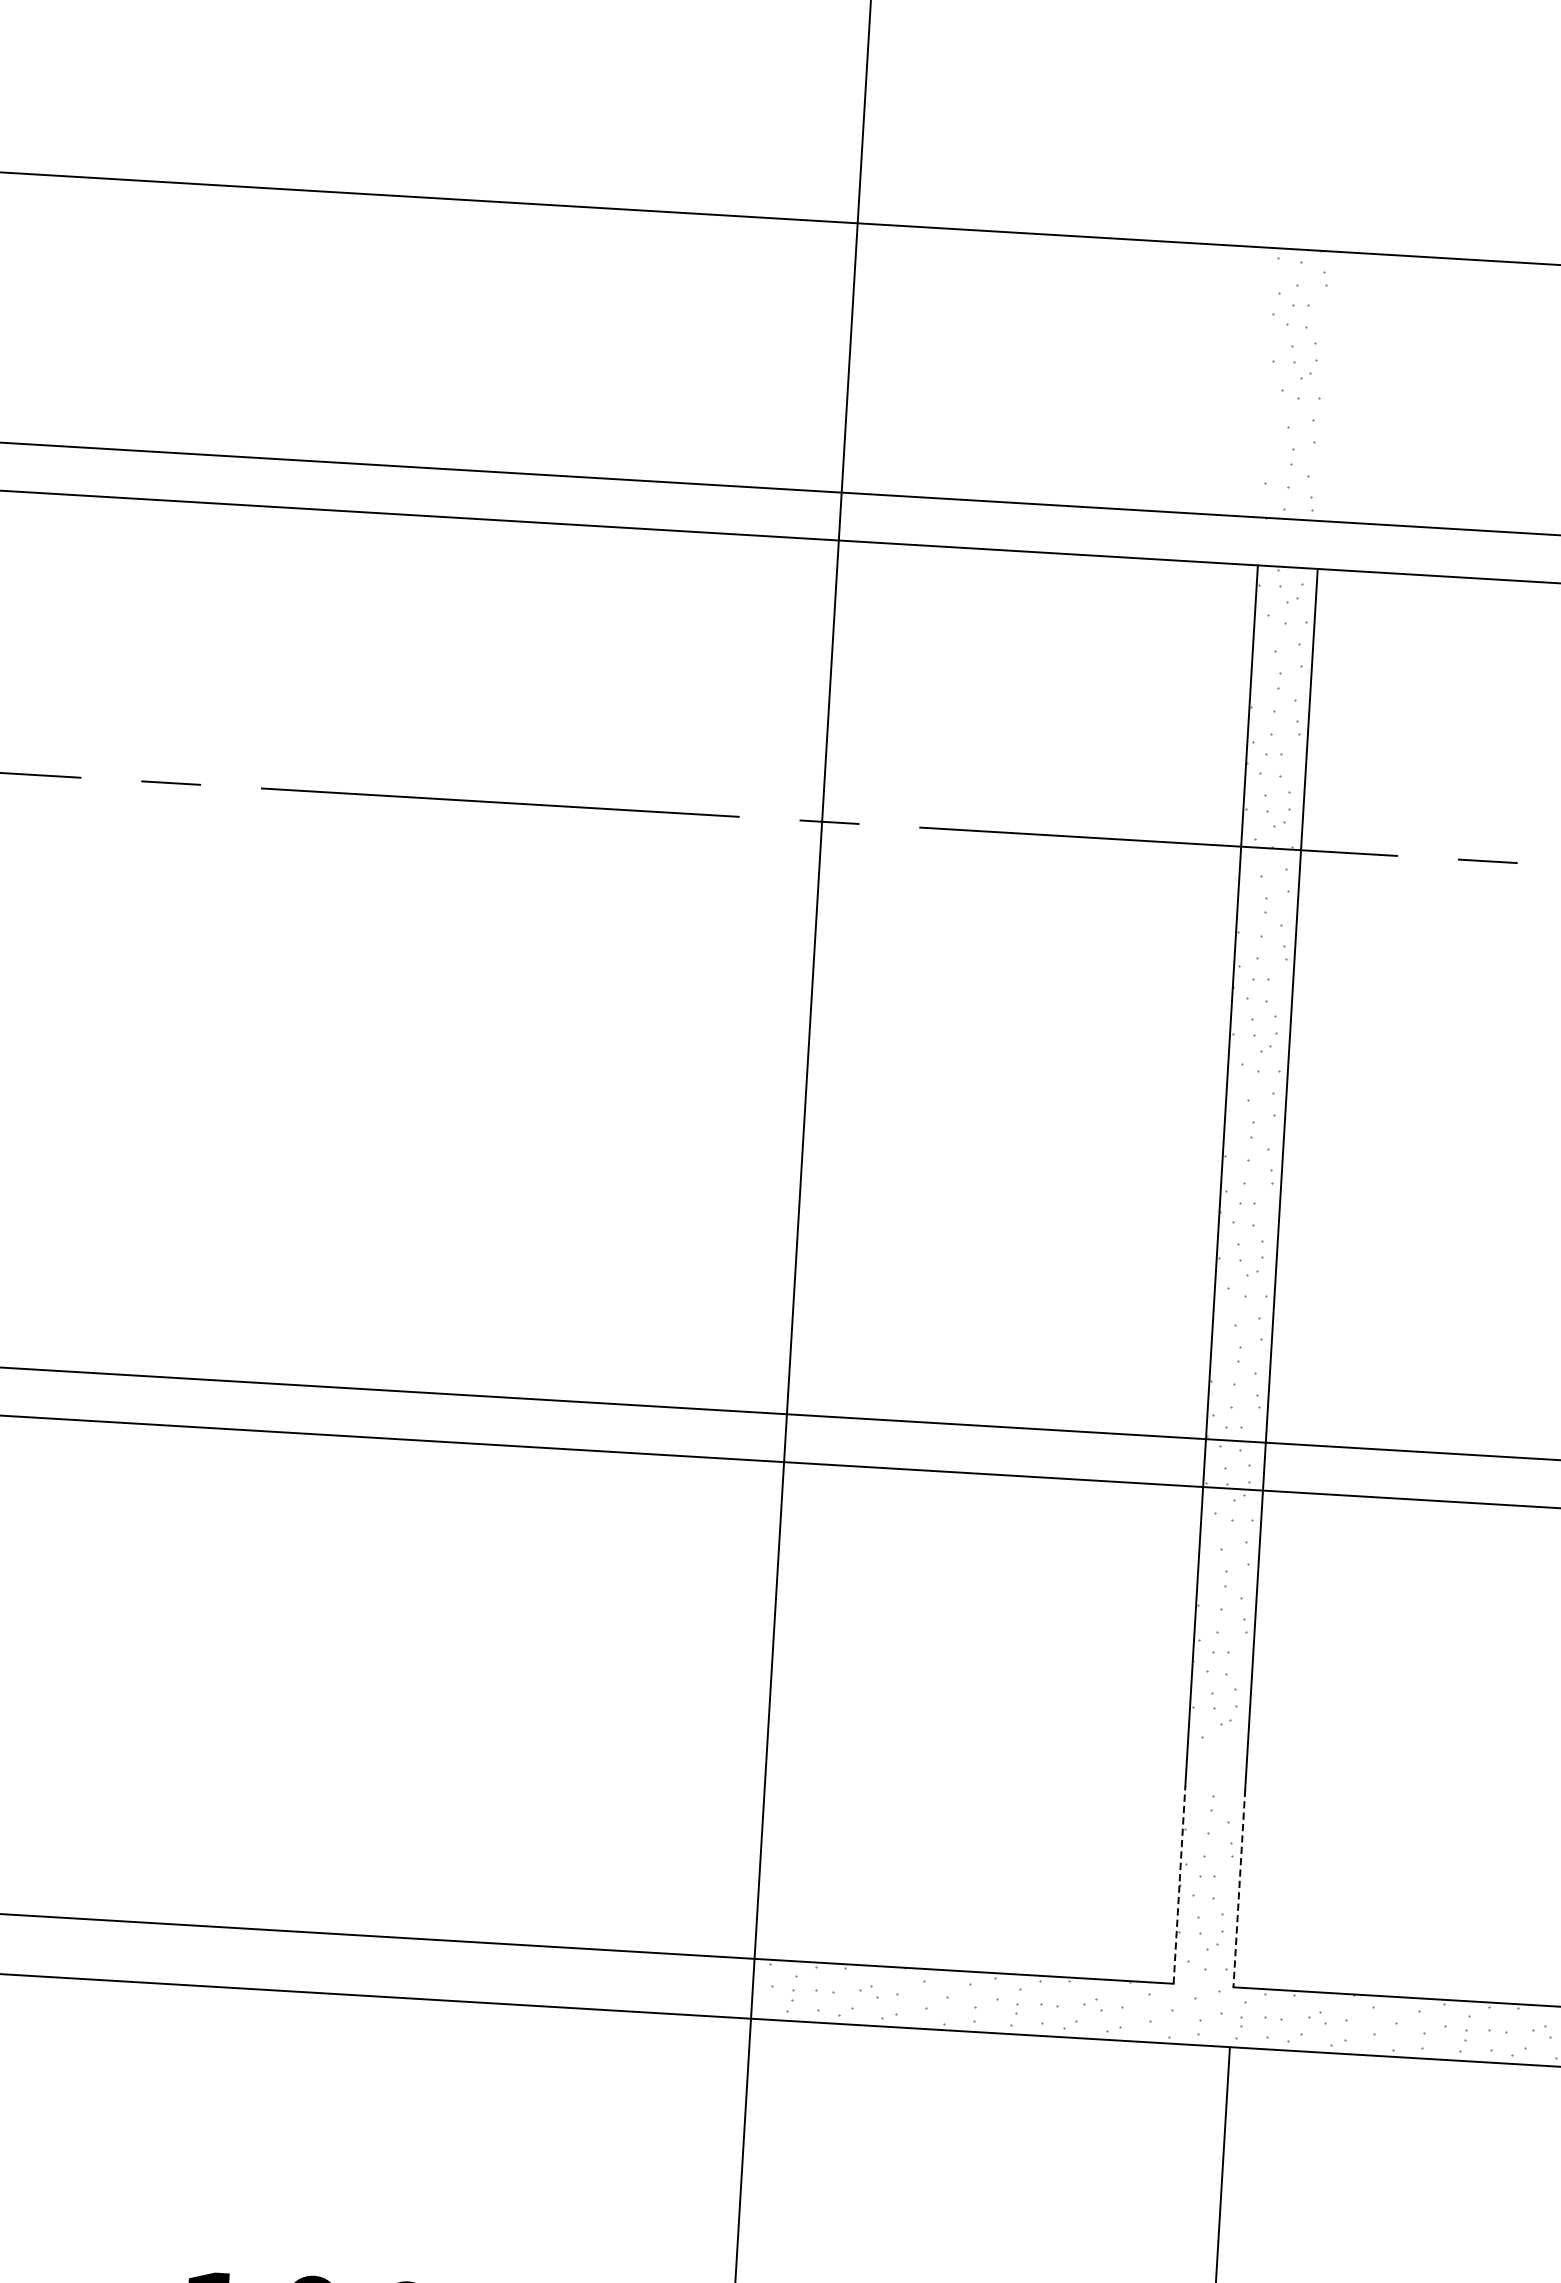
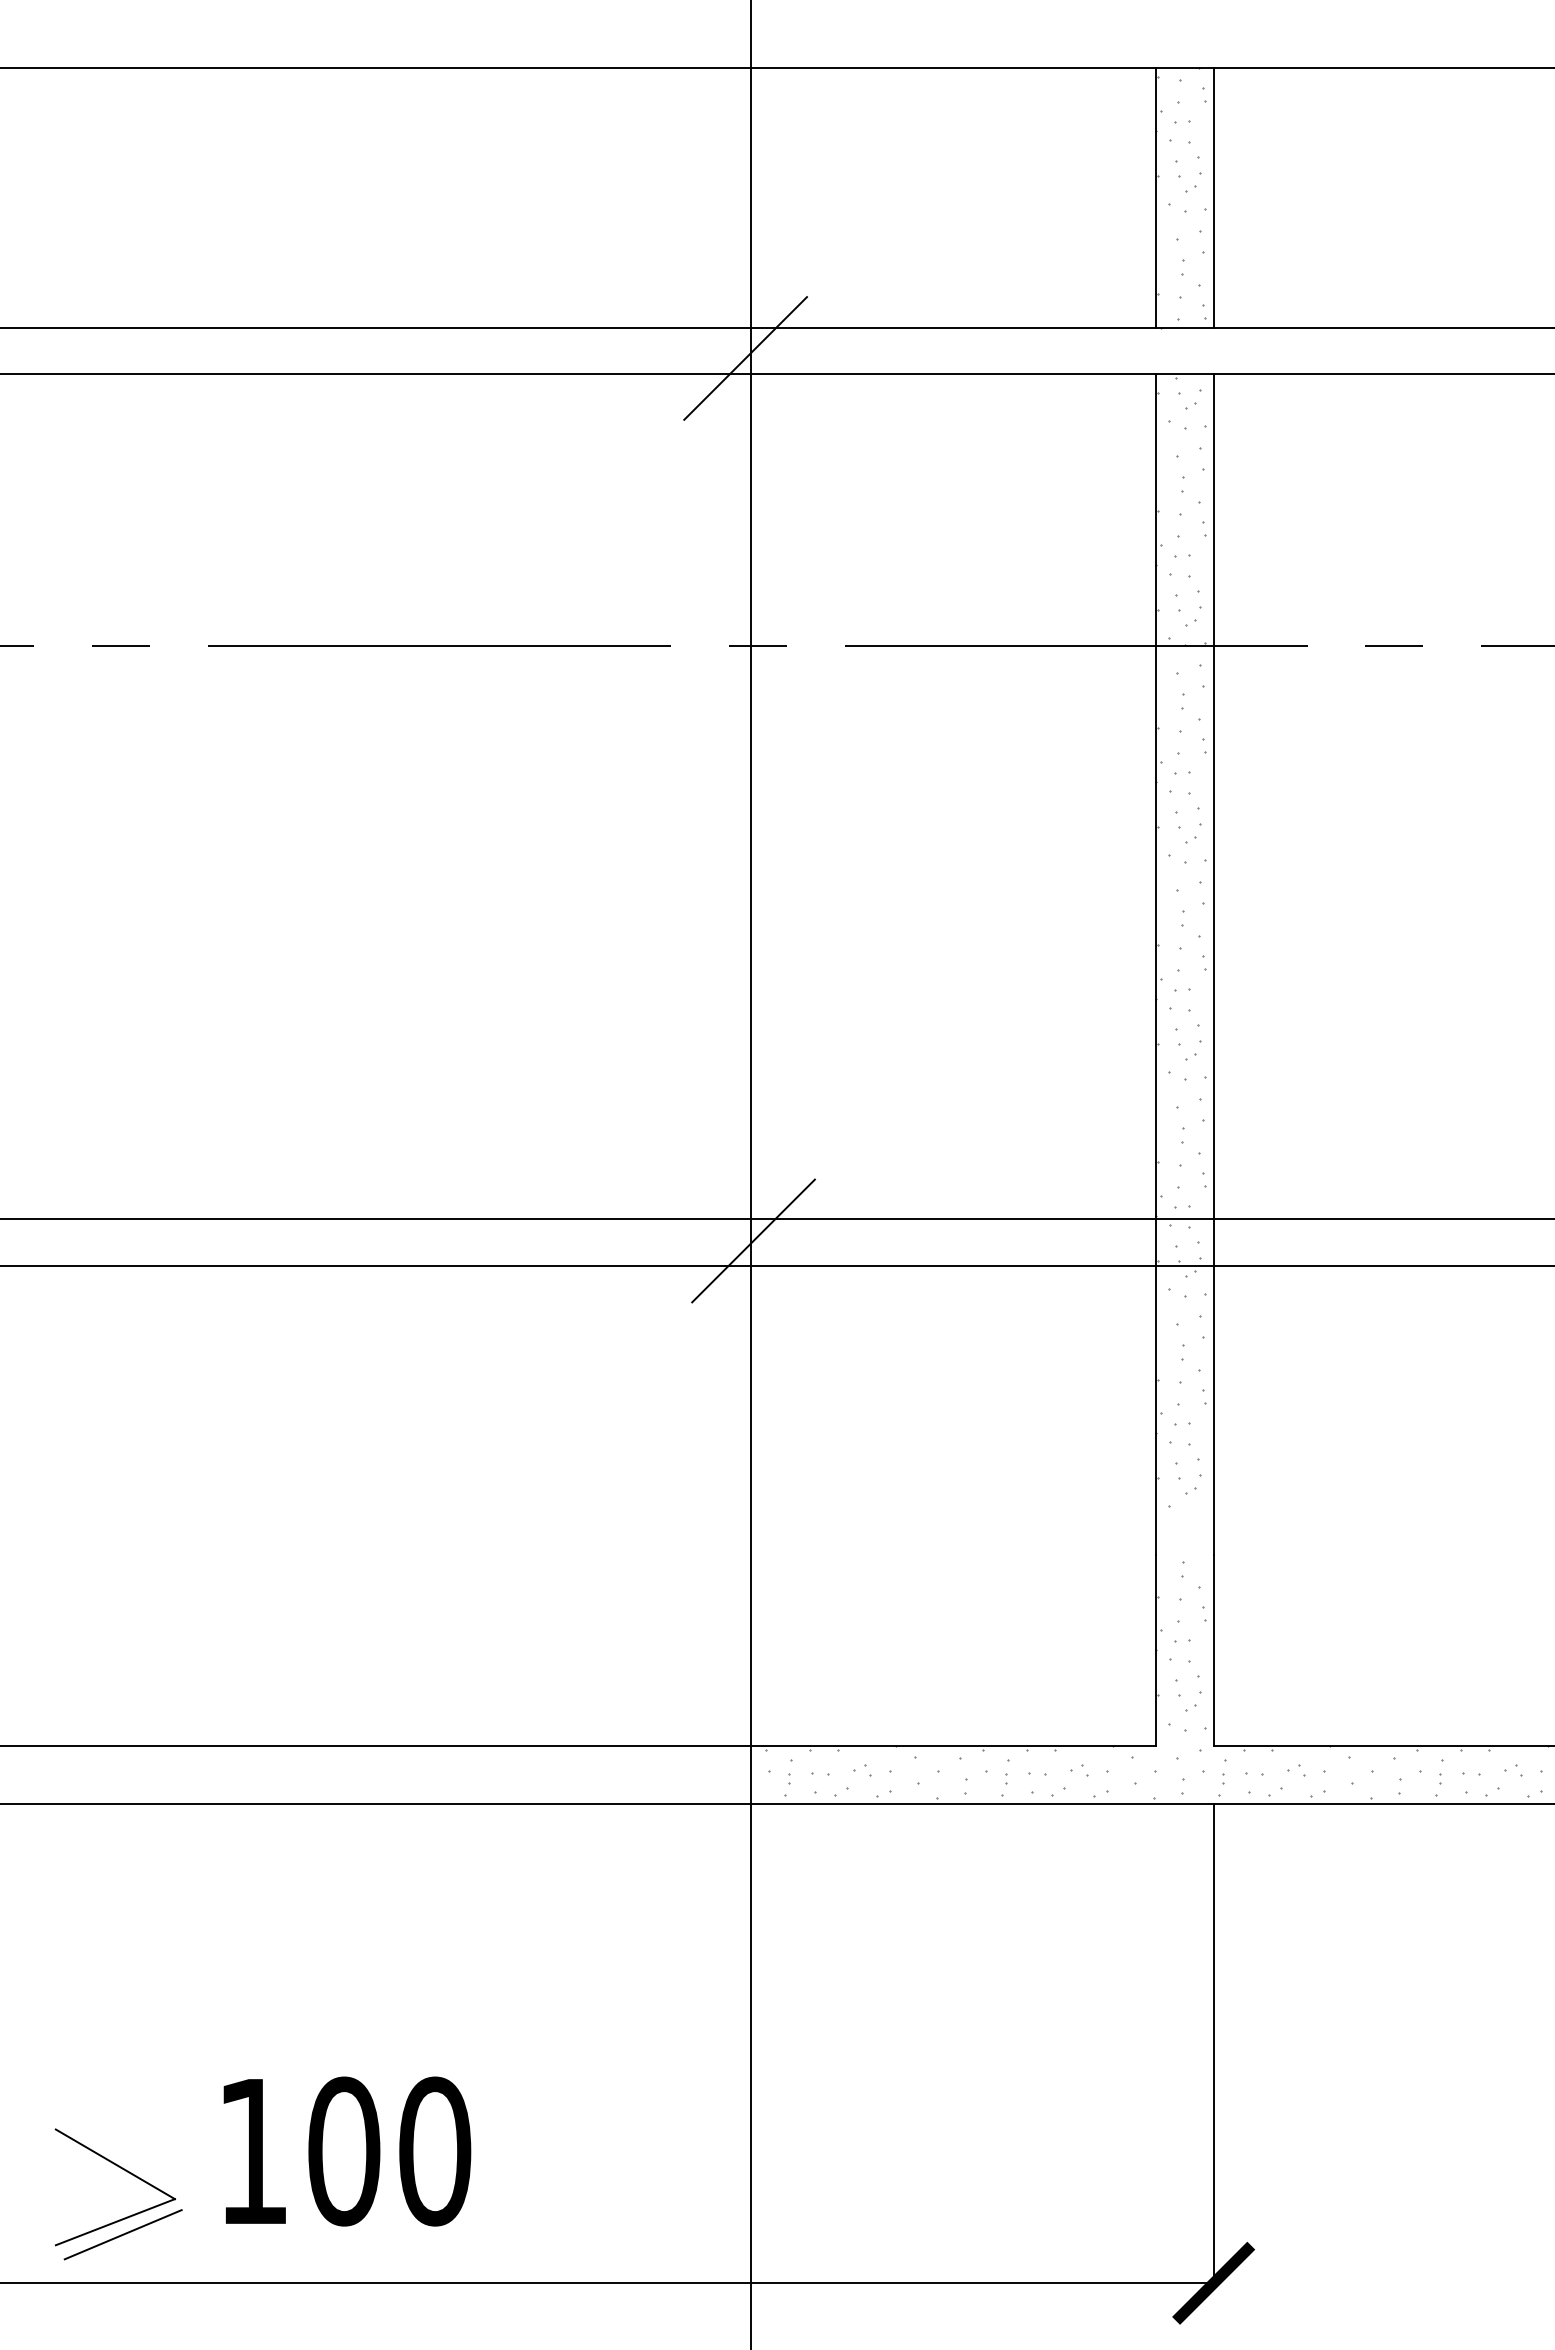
line: (1268, 382) -> (1155, 197), added
line: (1328, 386) -> (1213, 197), added
line: (834, 523) -> (745, 358), added
line: (788, 1436) -> (753, 1240), added
line: (1179, 1884) -> (1155, 1649), dashed -> solid
line: (1239, 1888) -> (1213, 1650), dashed -> solid

